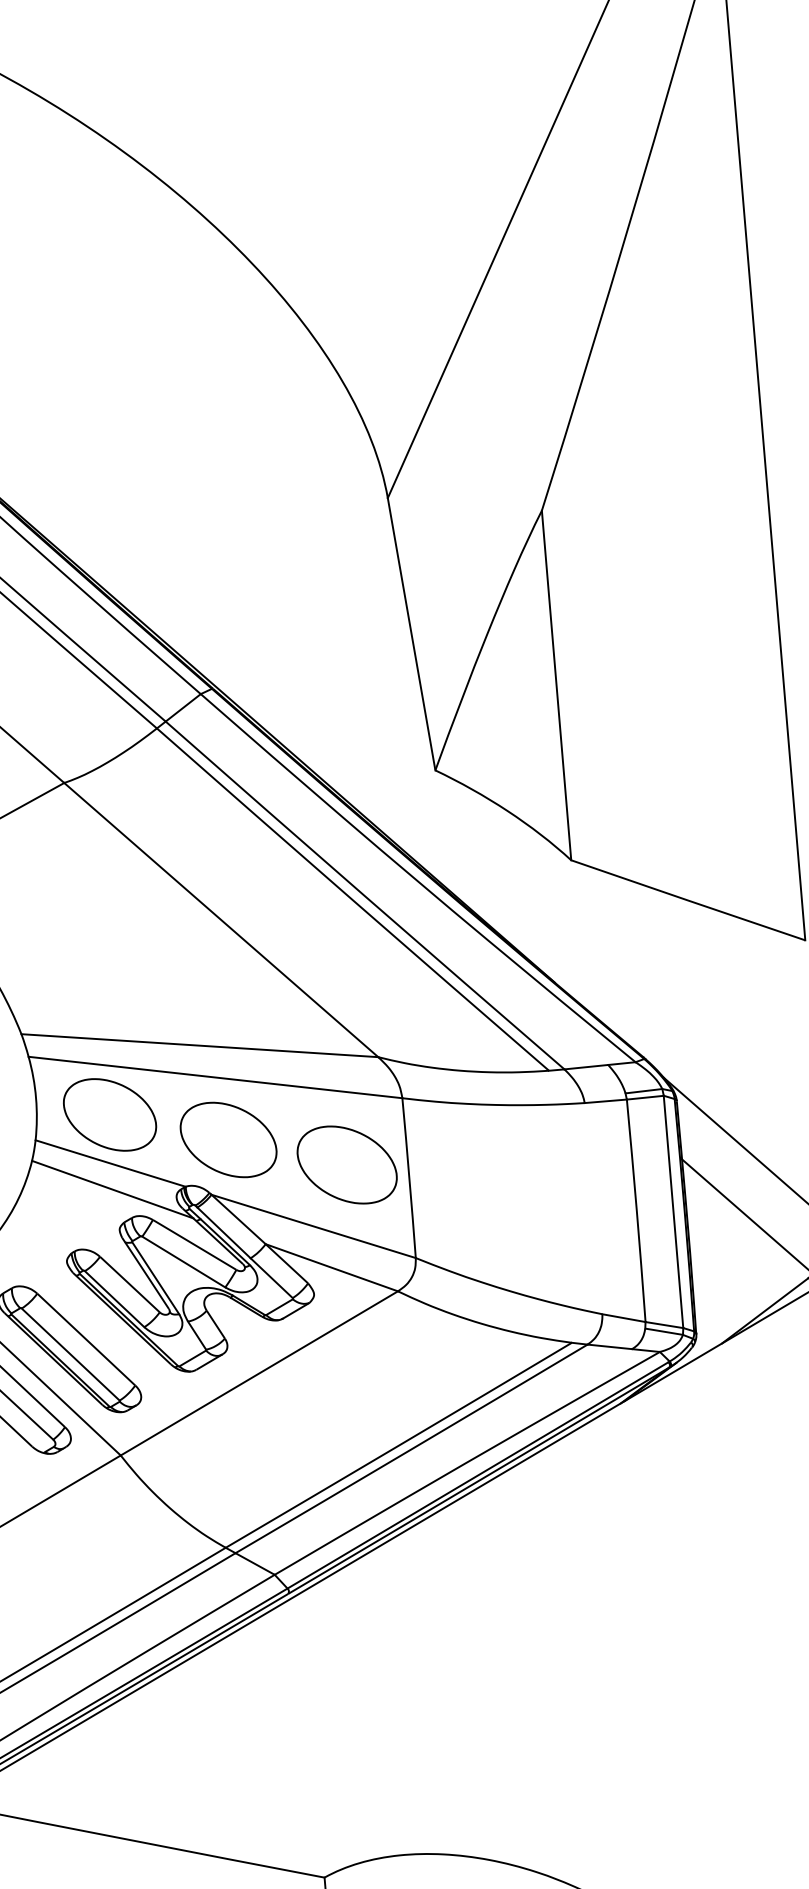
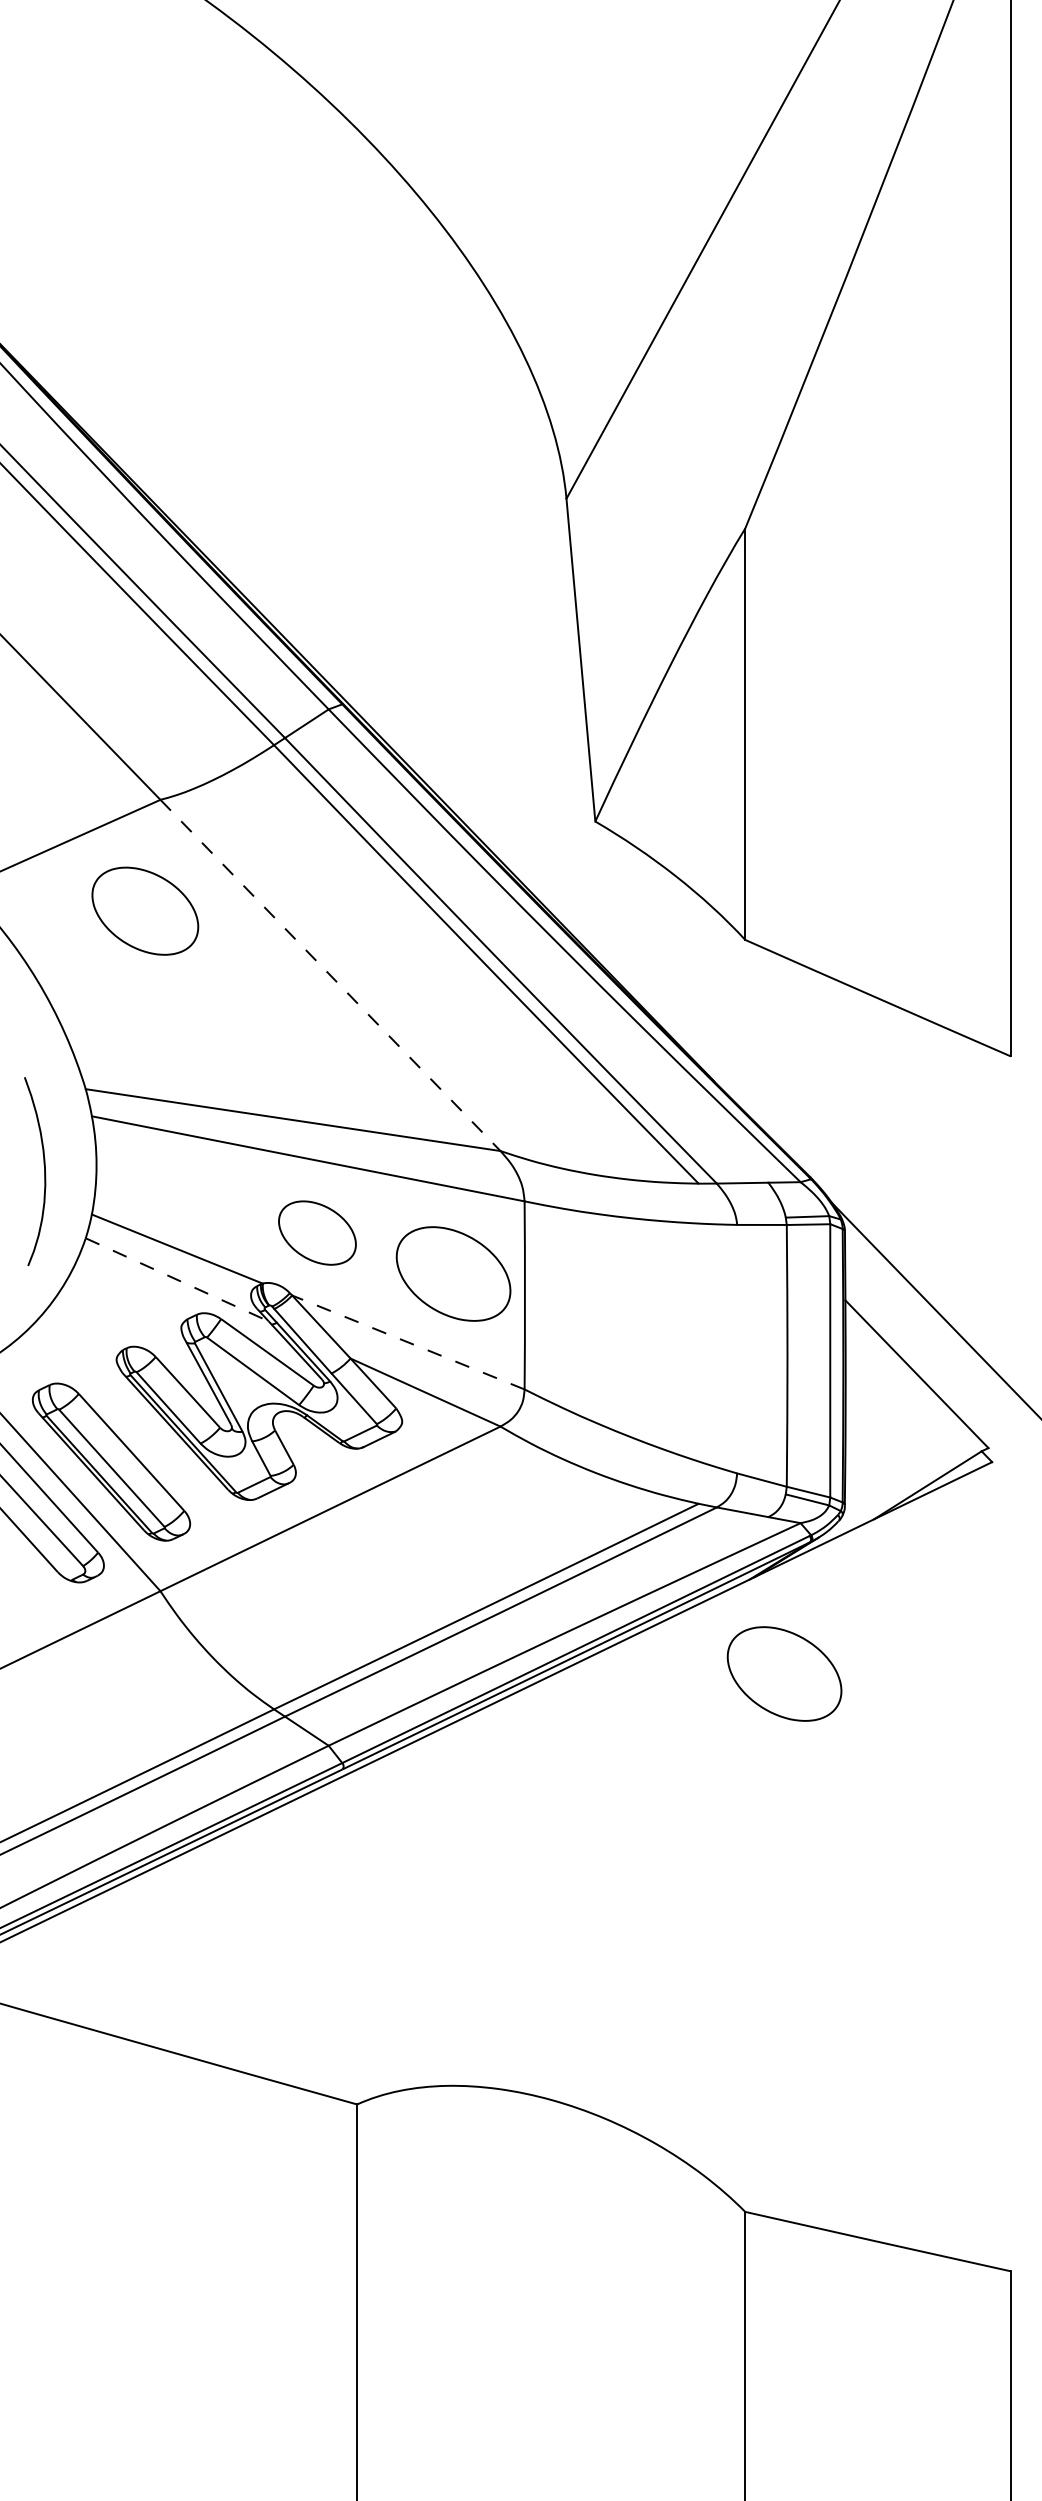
line: (221, 920) -> (330, 975), solid -> dashed
part: (110, 1114) -> (145, 910), moved
part: (228, 1139) -> (317, 1232), size x0.7
line: (113, 1190) -> (177, 1280), solid -> dashed
line: (312, 1226) -> (407, 1342), solid -> dashed
part: (656, 1480) -> (784, 1673), added

